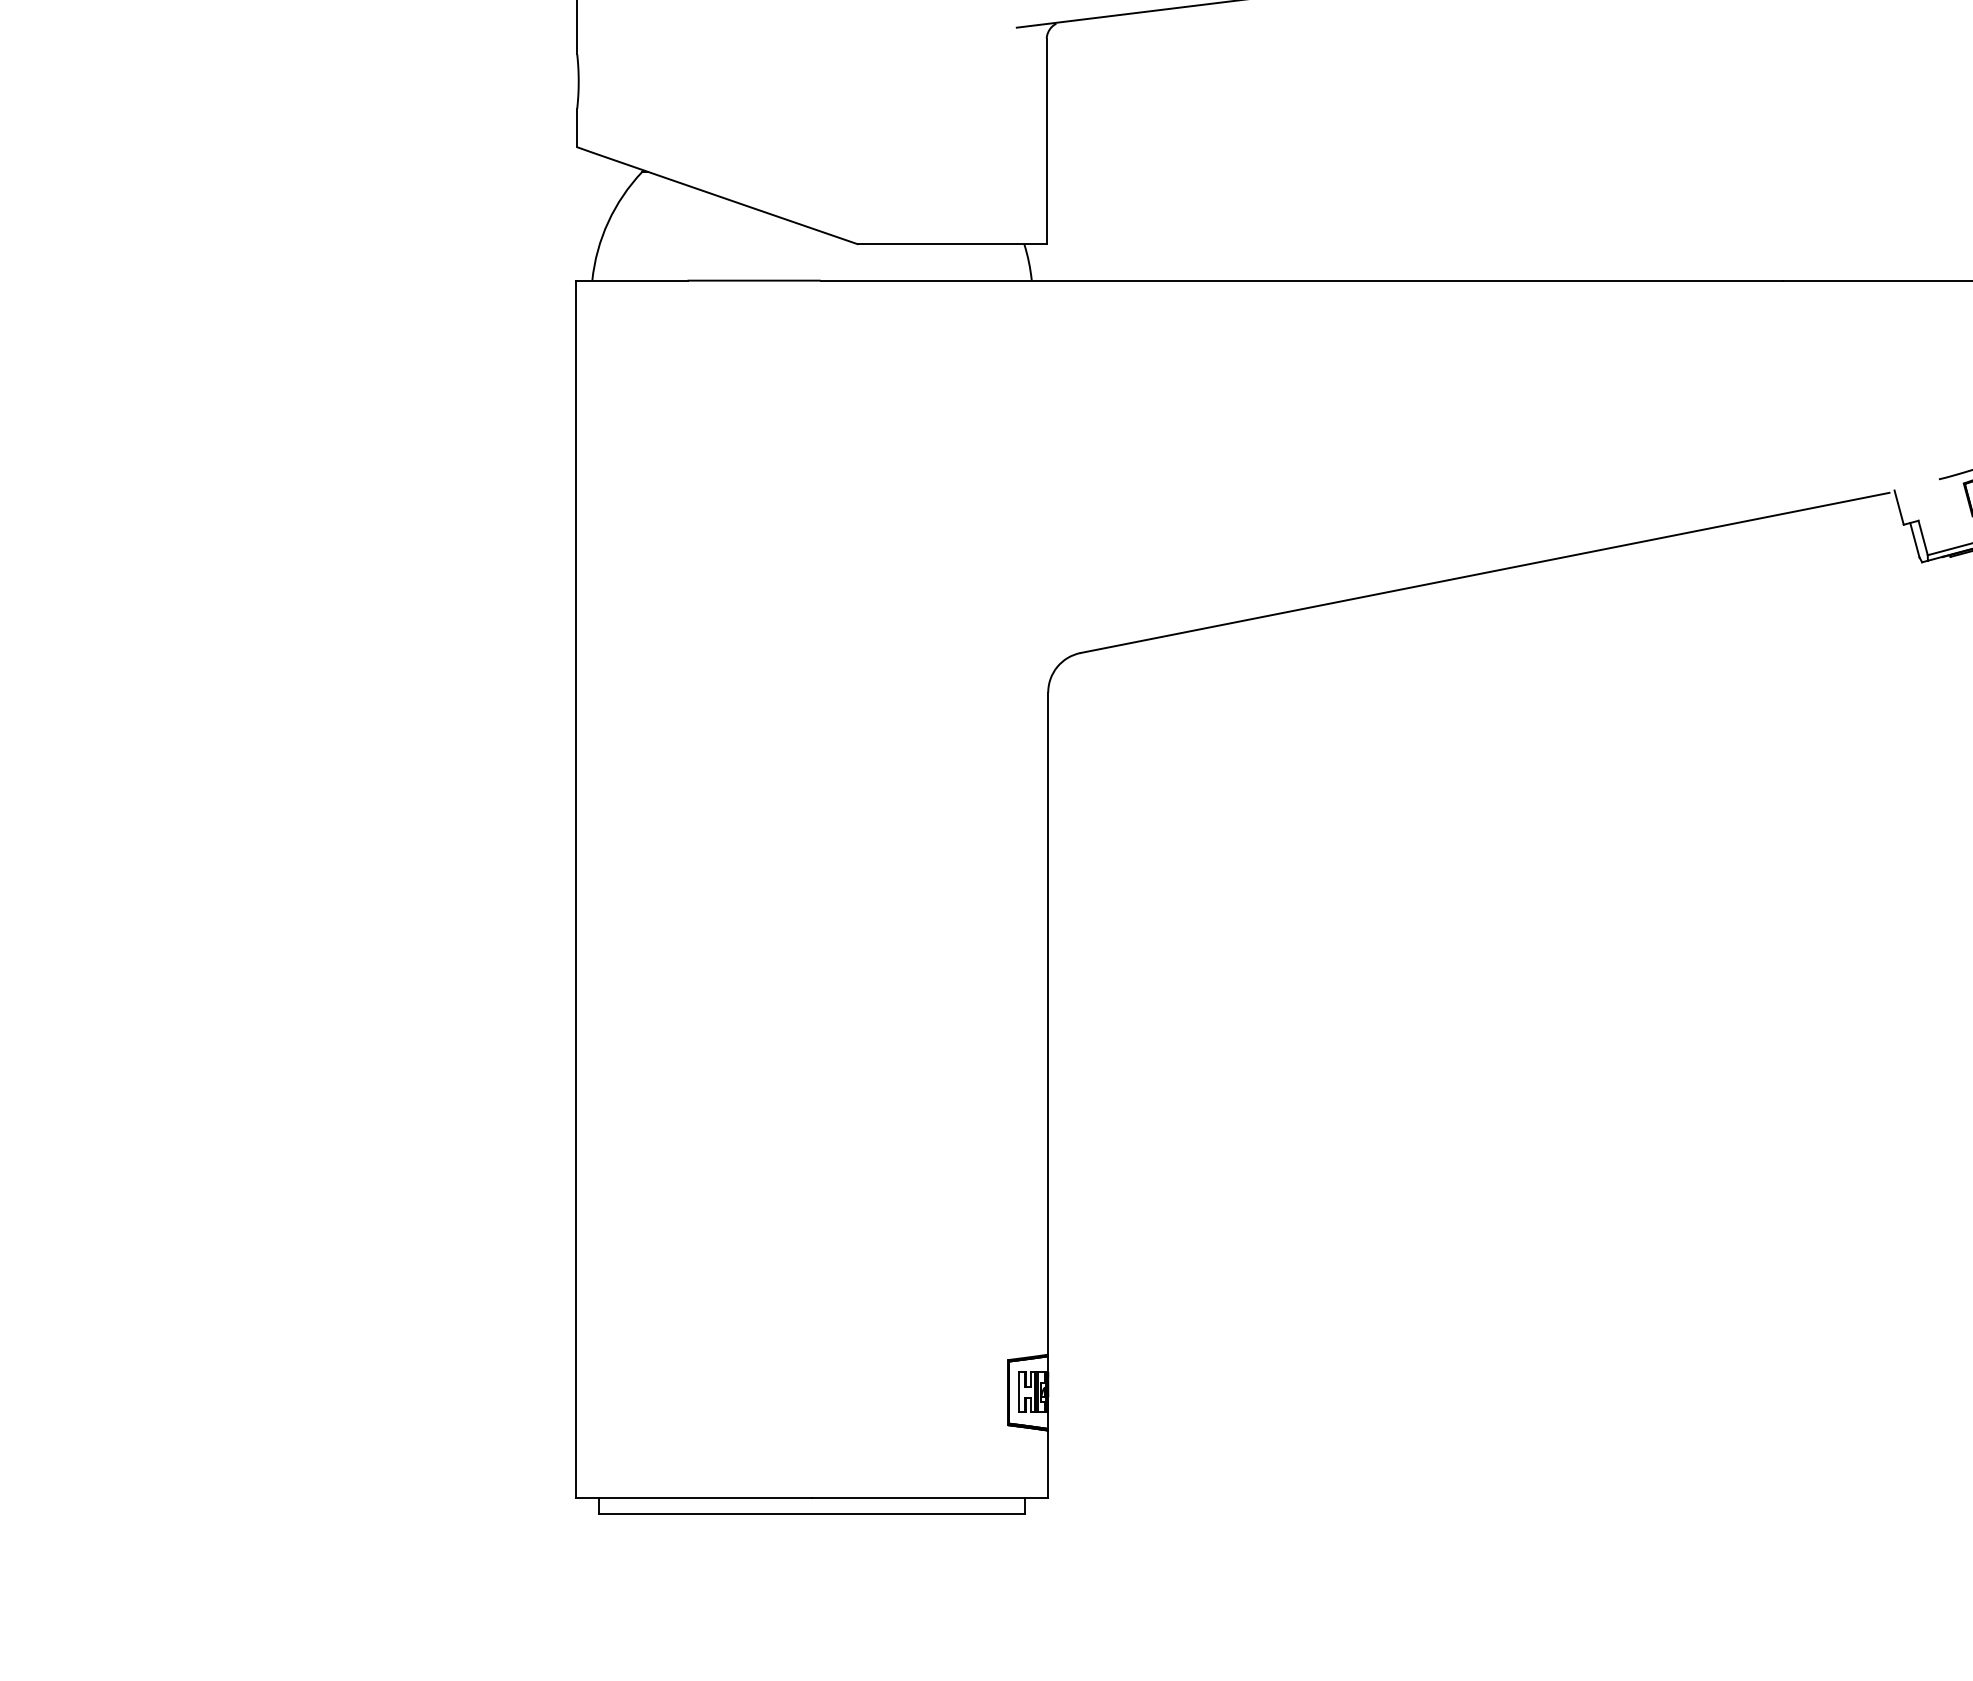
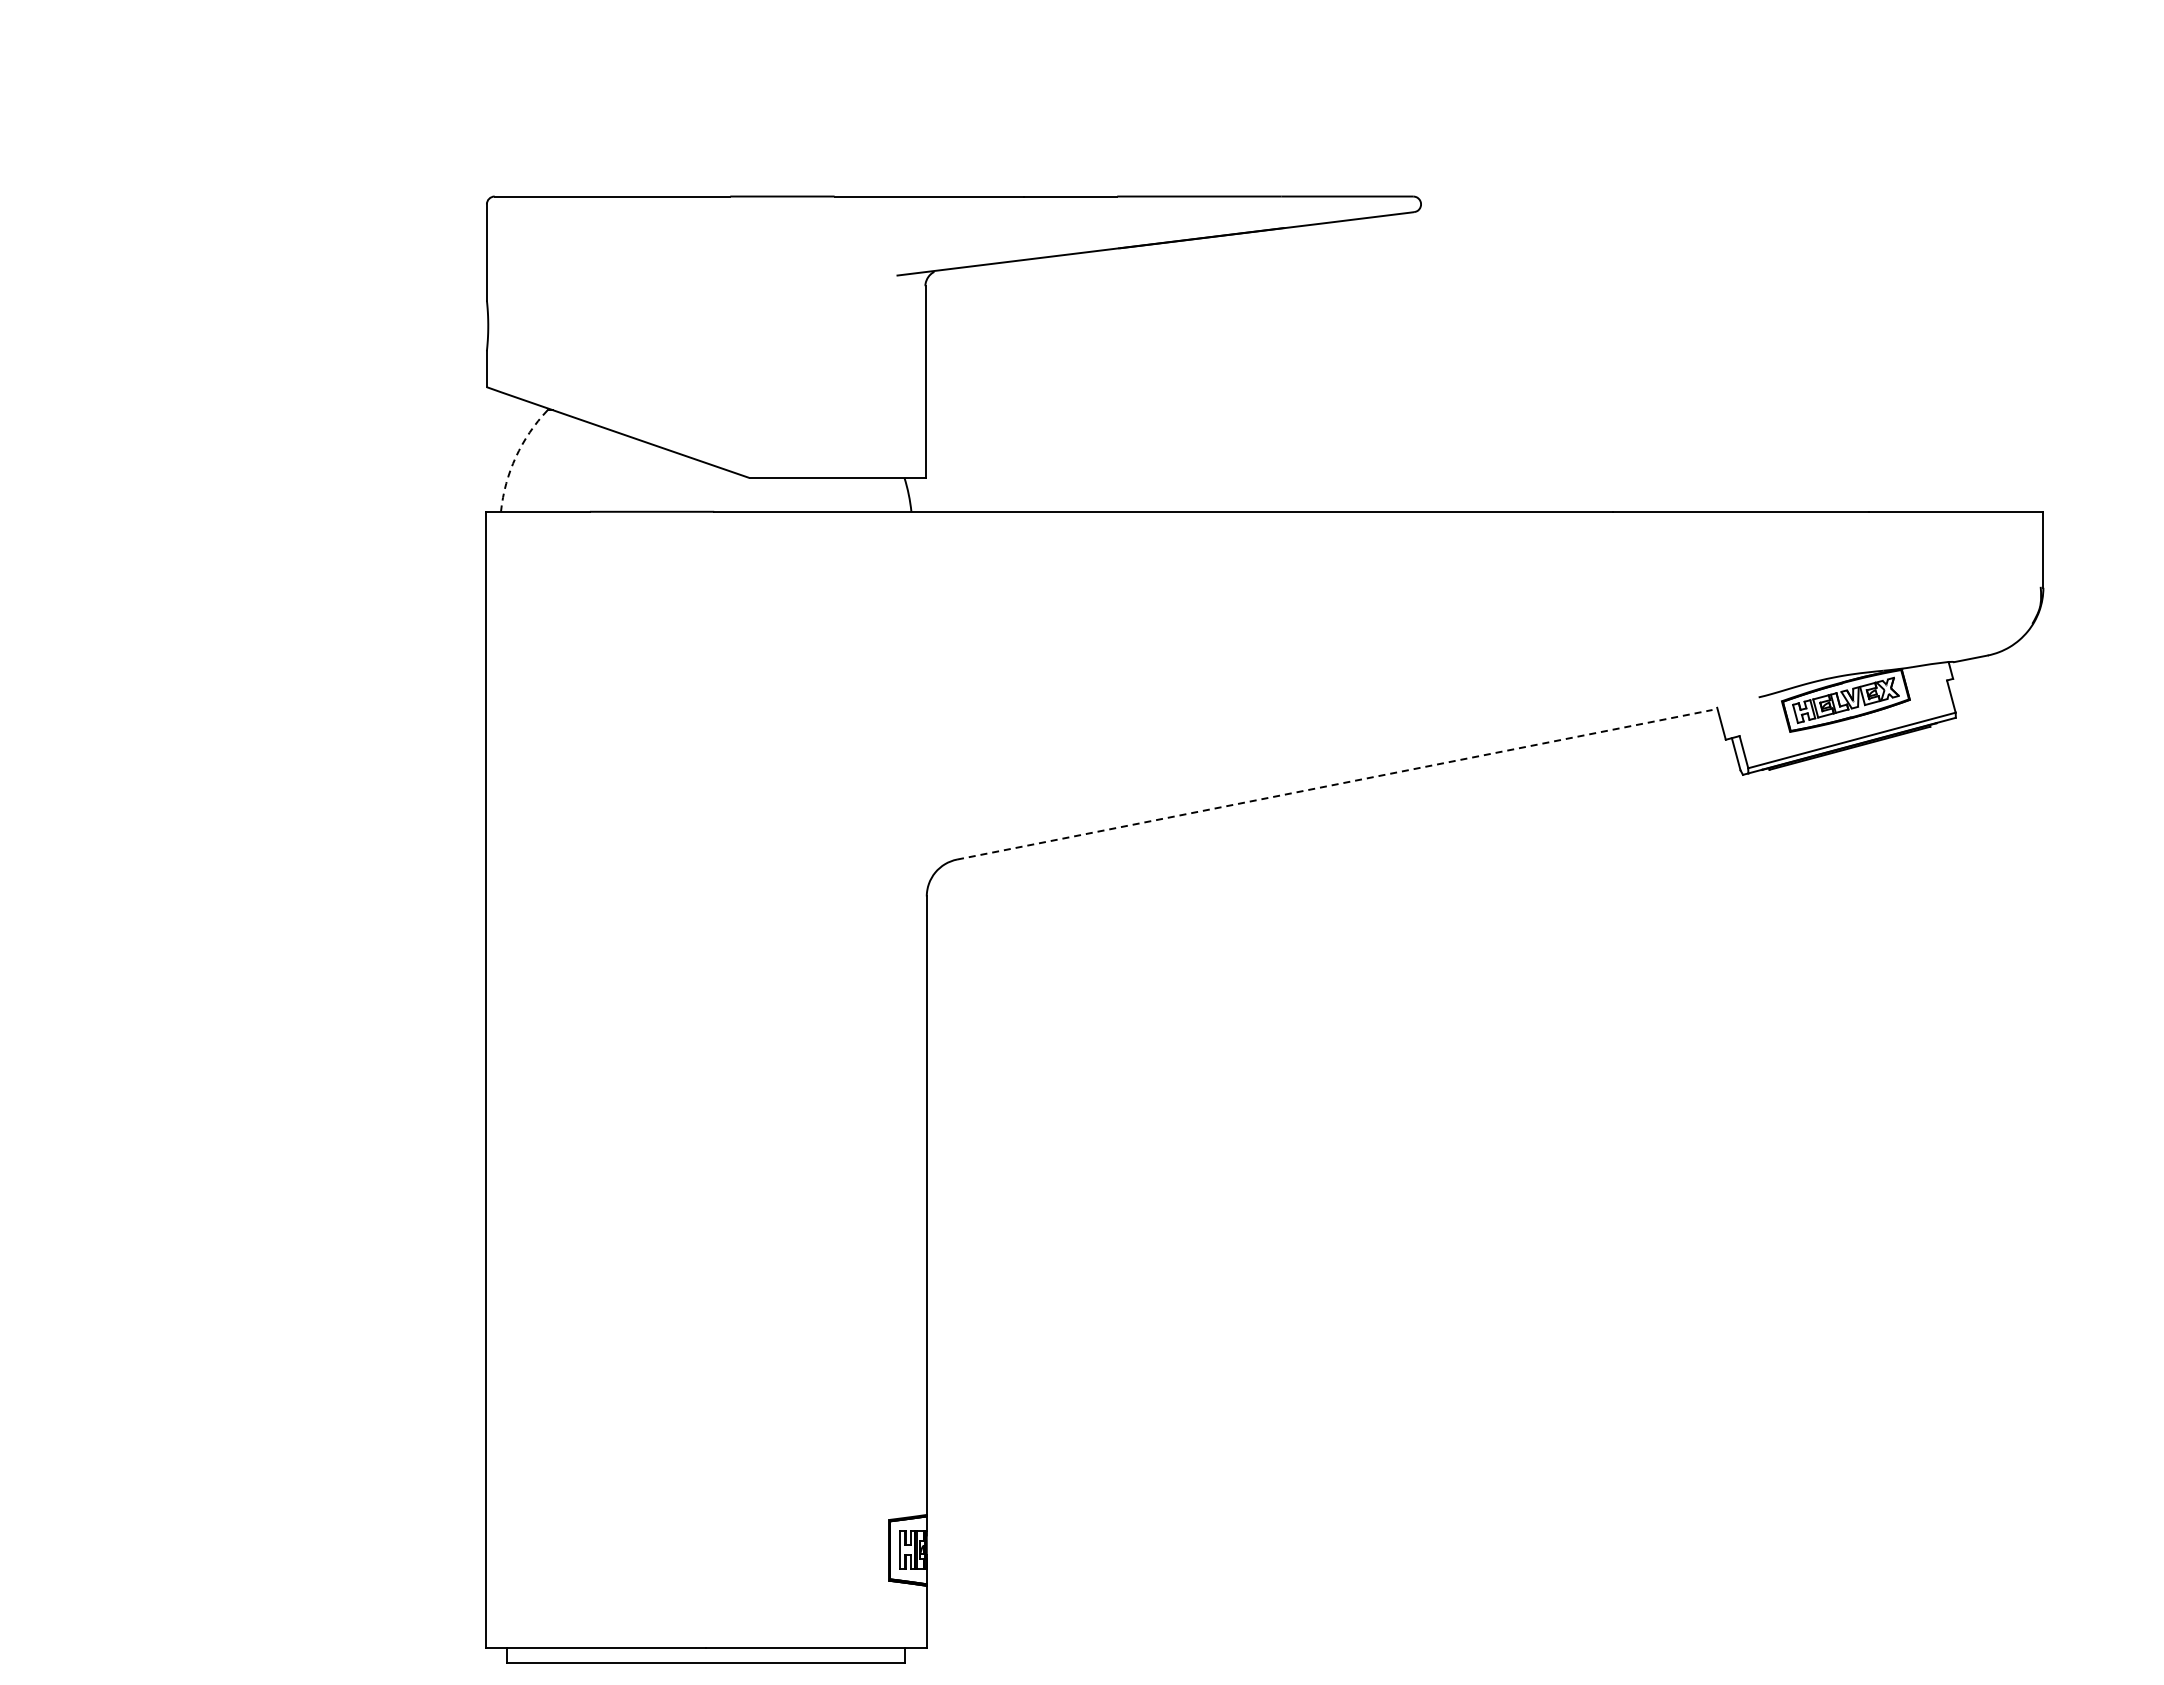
arc: (607, 222) -> (515, 457), solid -> dashed
line: (1485, 572) -> (1335, 784), solid -> dashed

